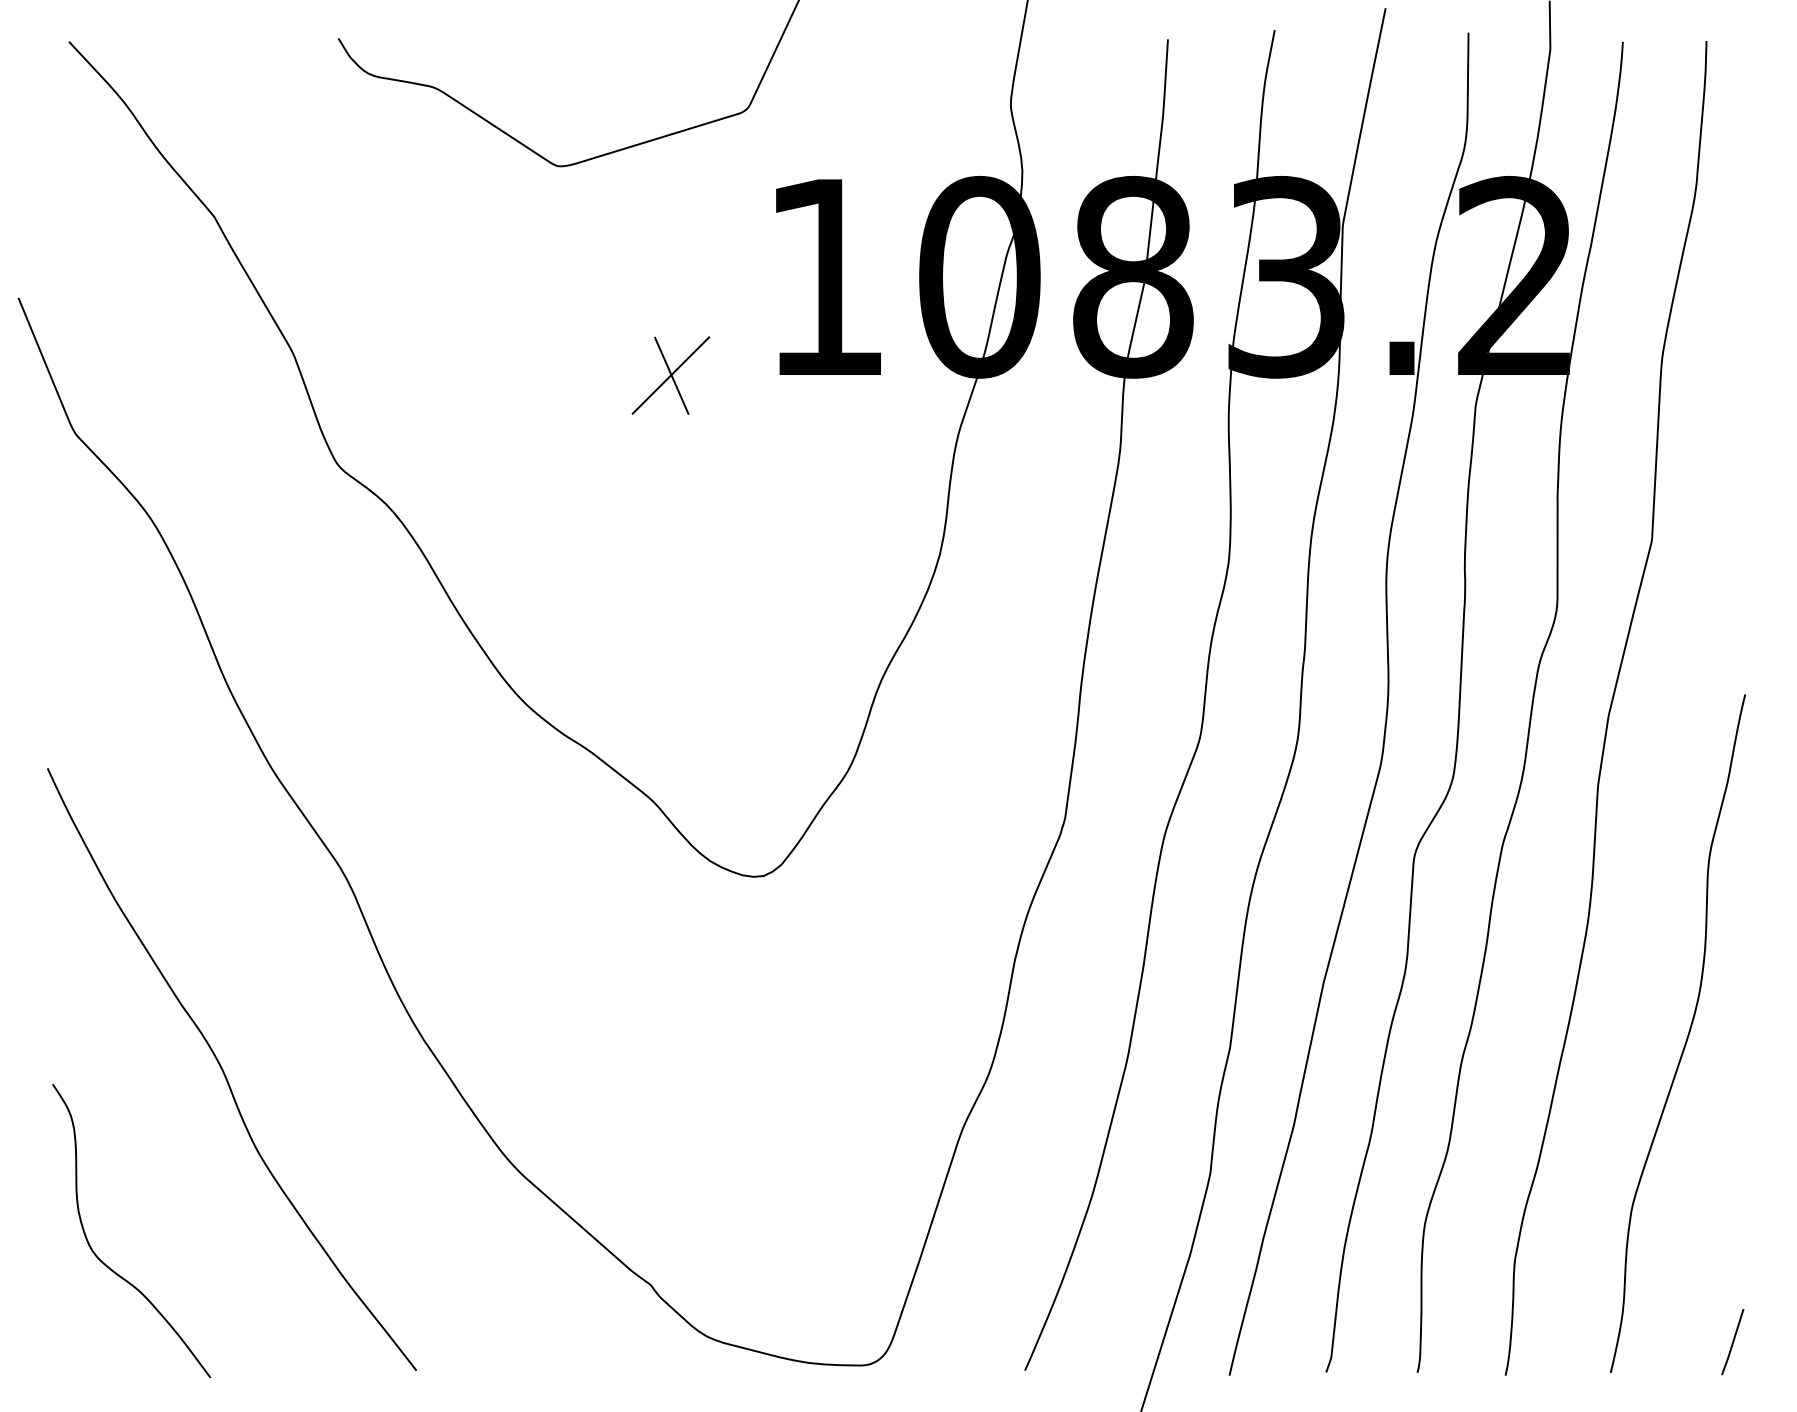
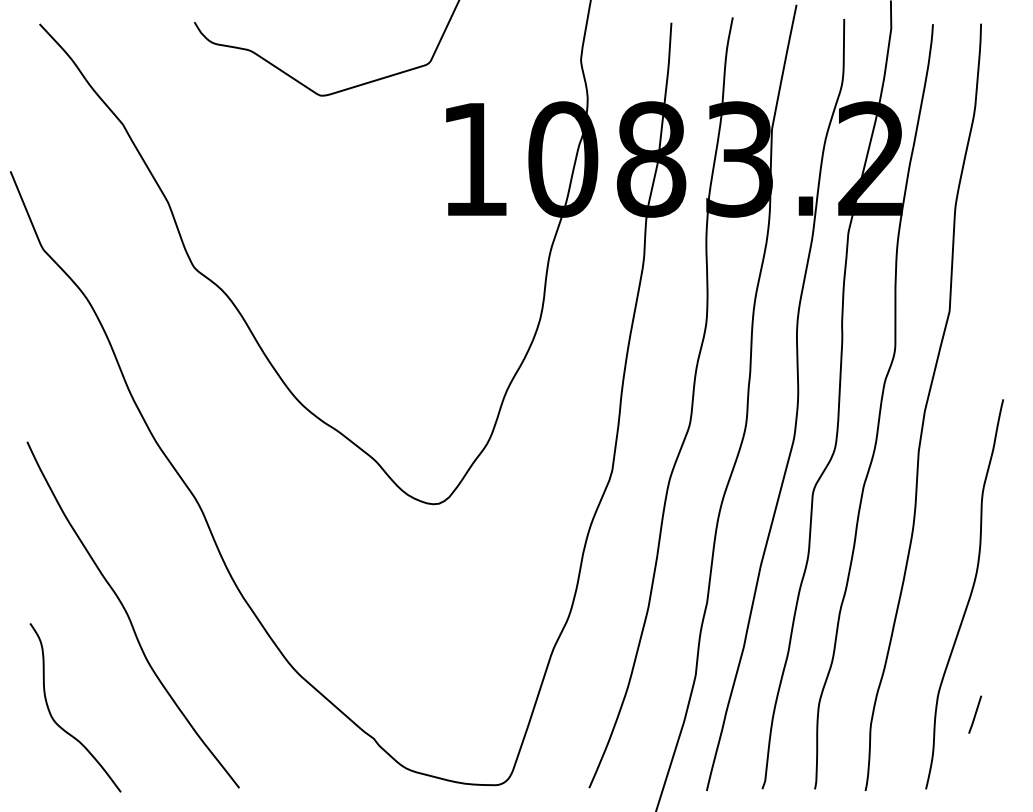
part: (670, 374) -> (385, 215), removed
line: (1733, 1341) -> (975, 714), moved

